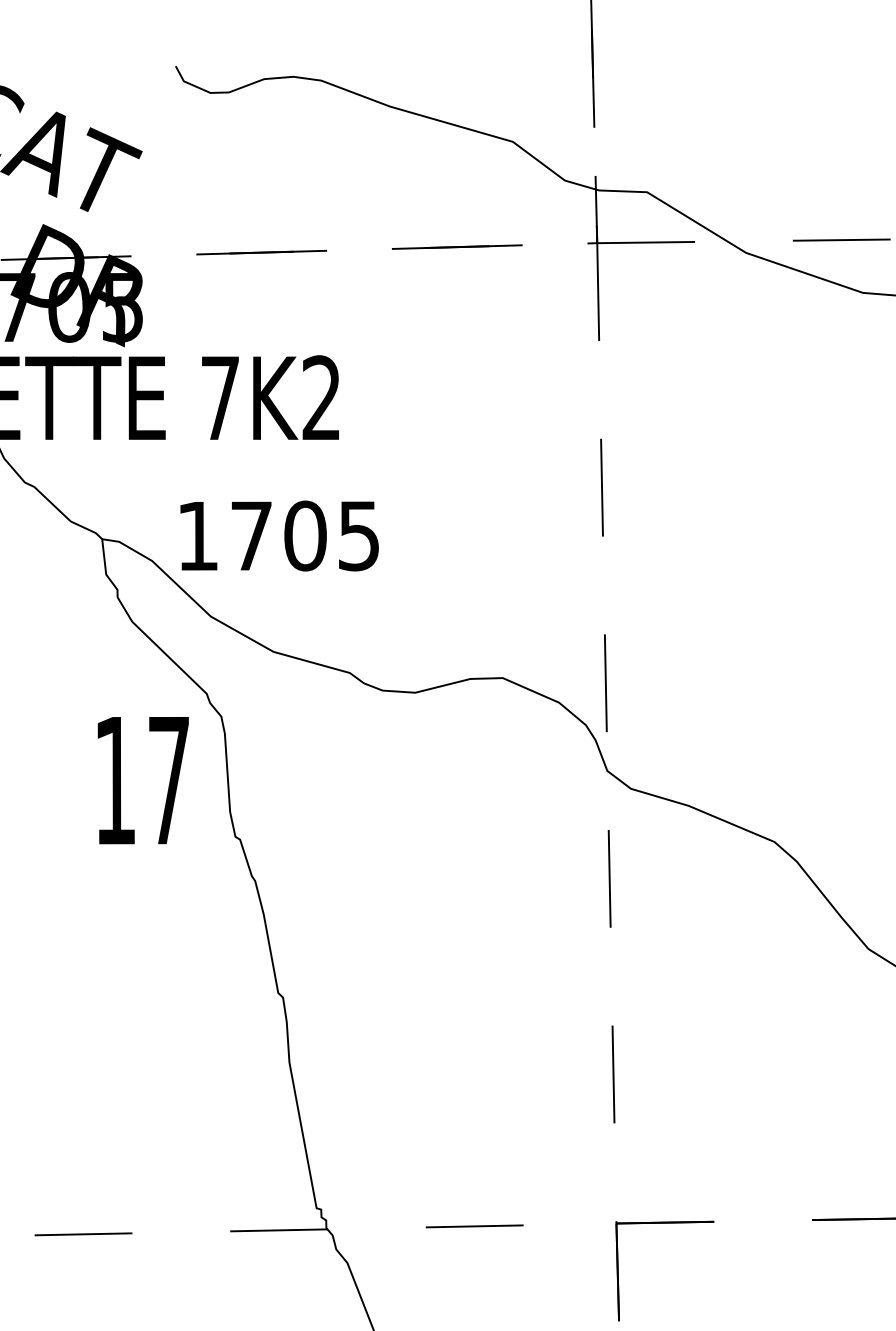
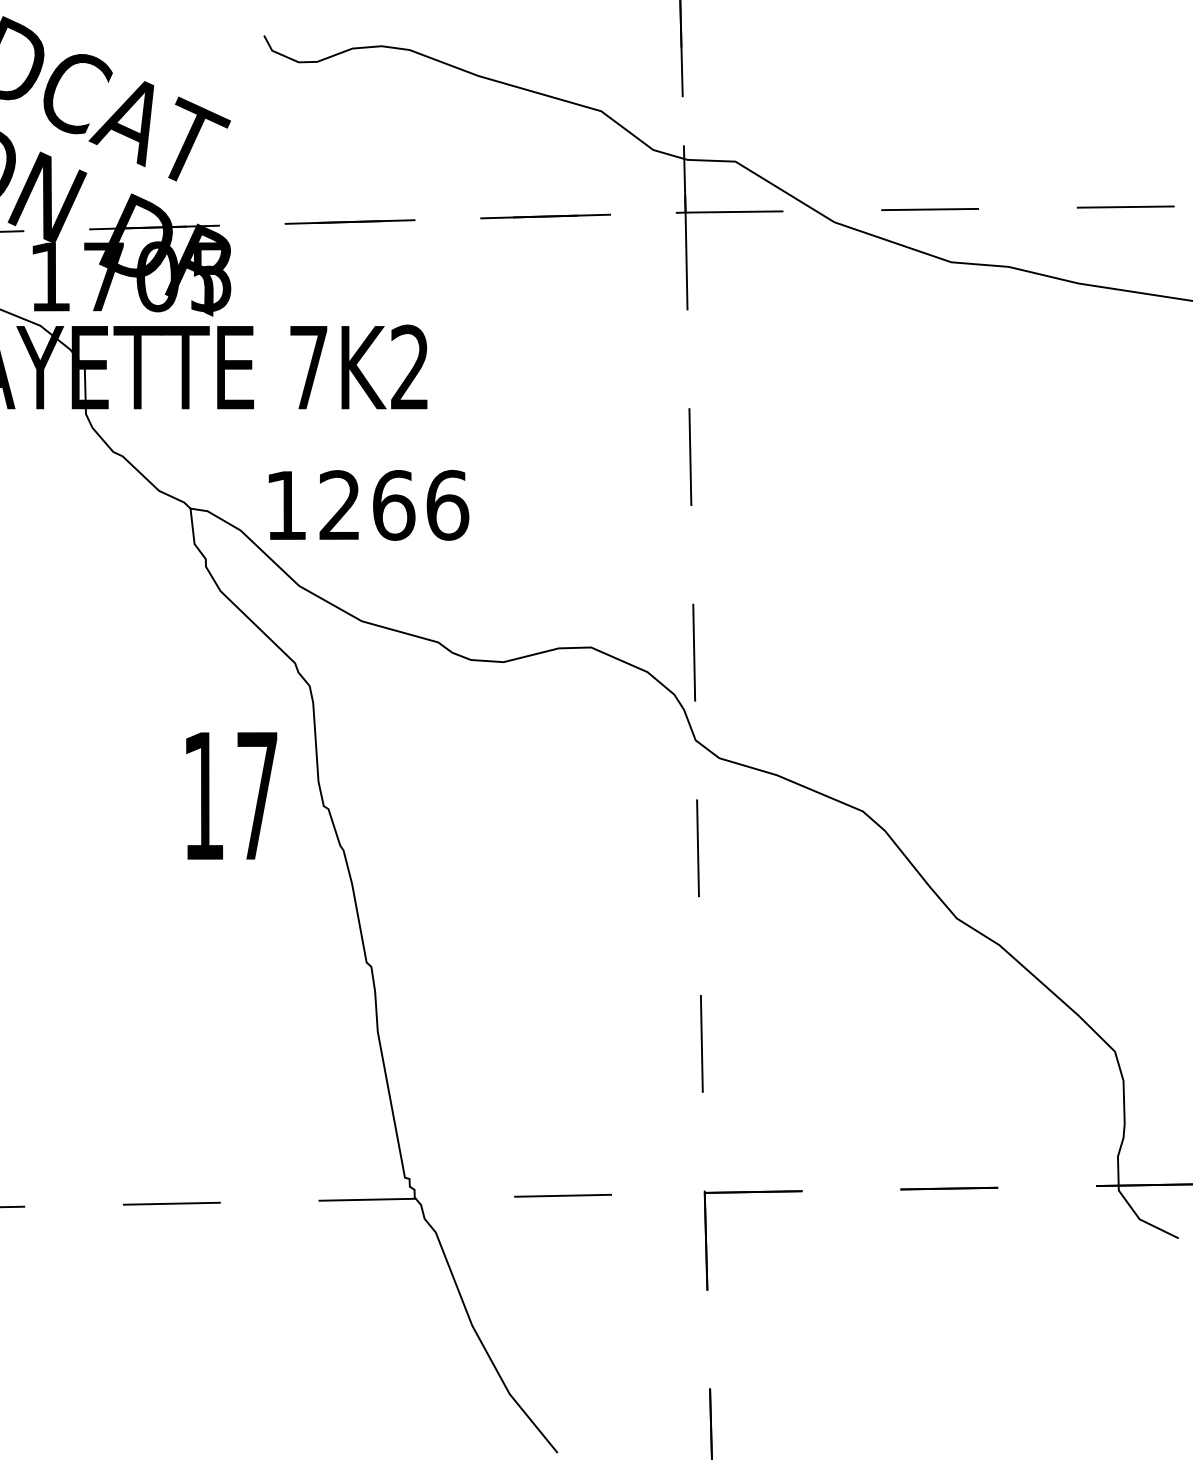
text: (306, 535) -> (394, 504), 1705 -> 1266
text: (143, 780) -> (231, 795), moved

